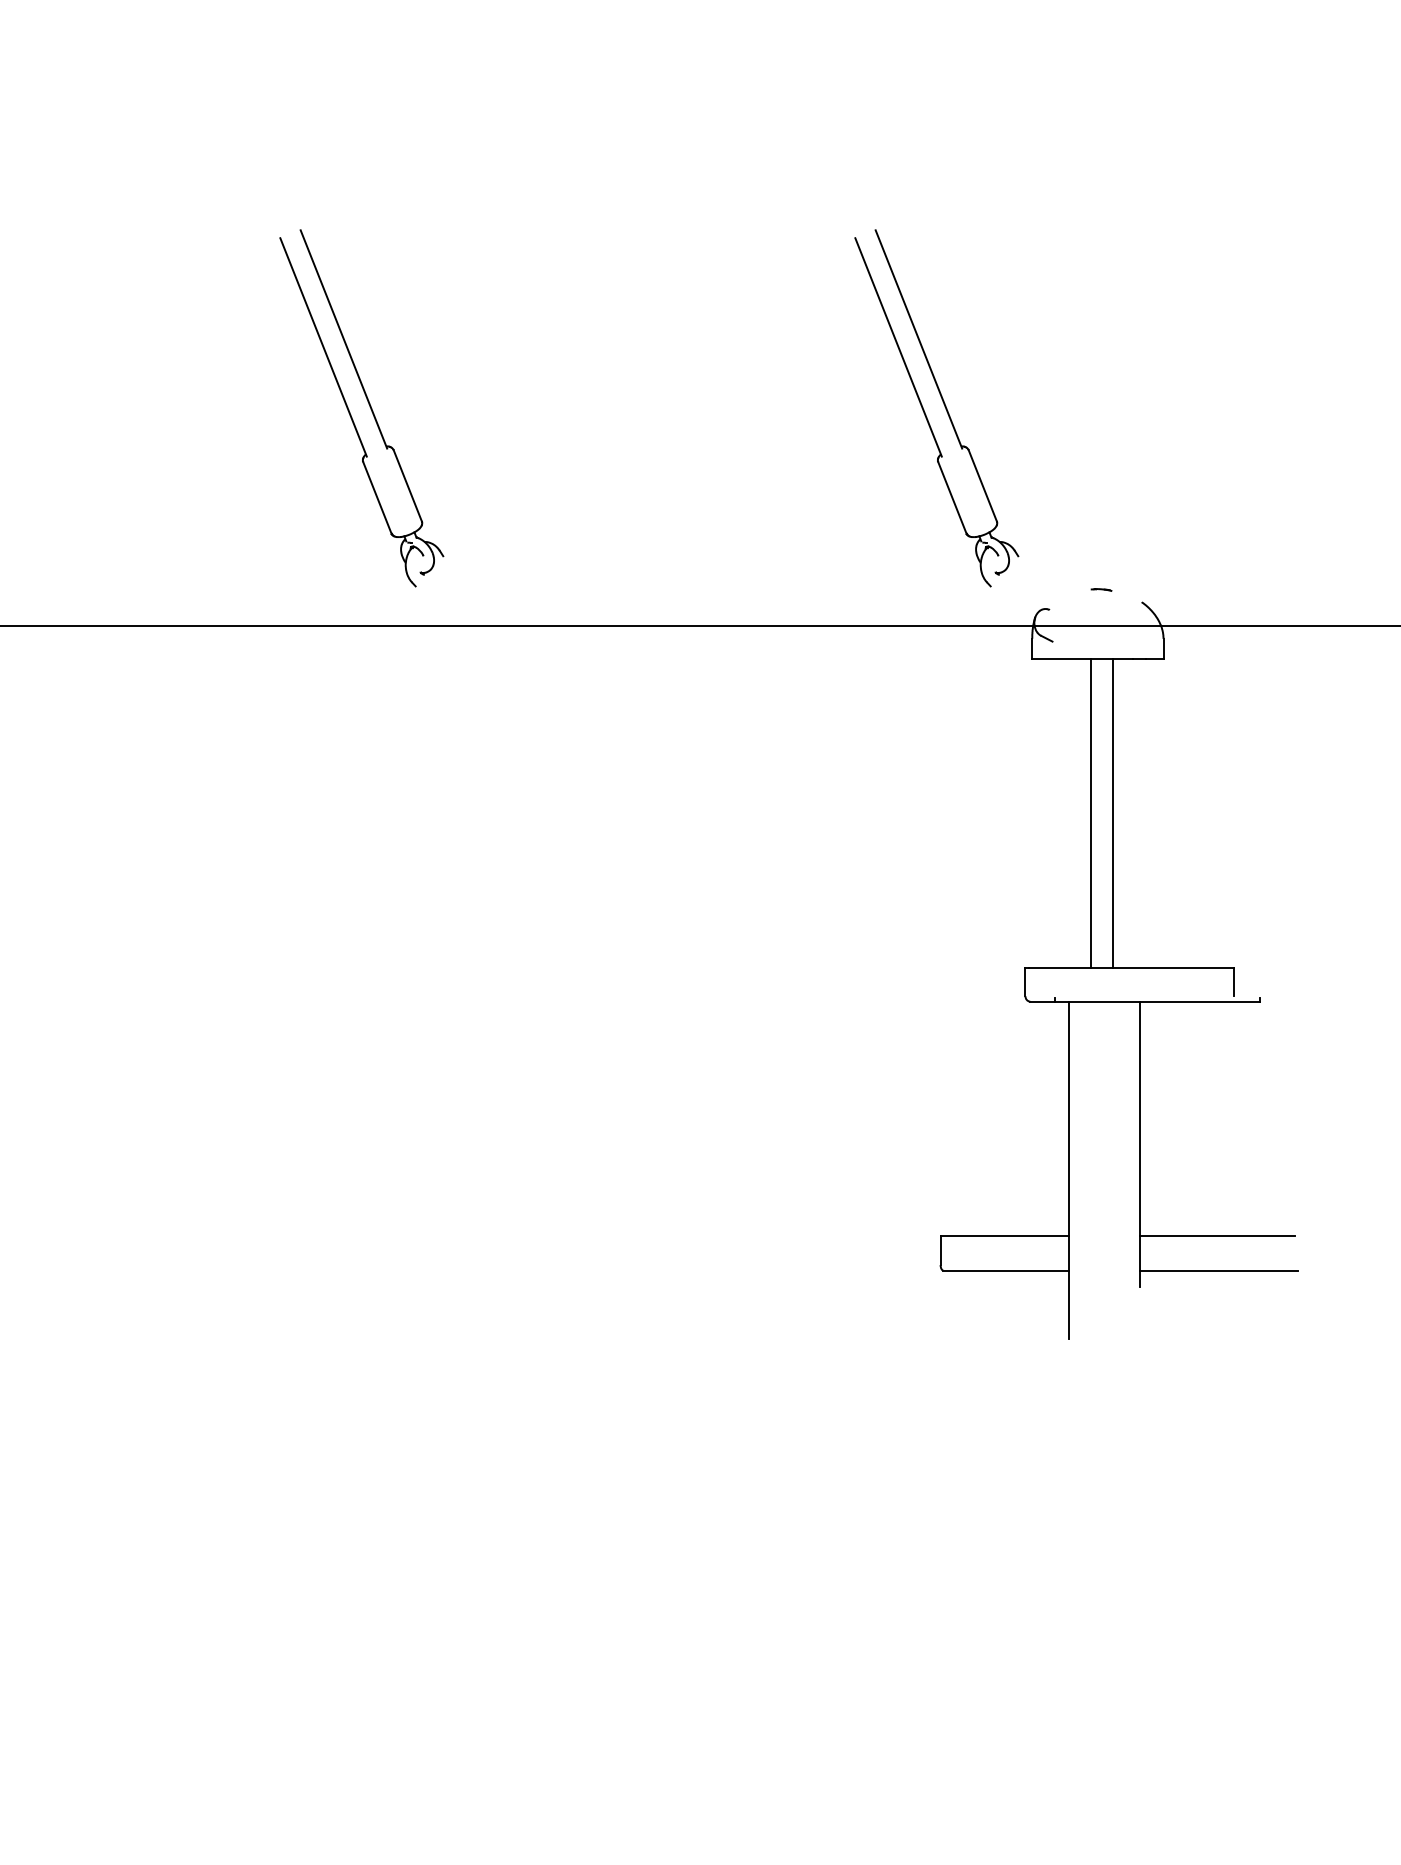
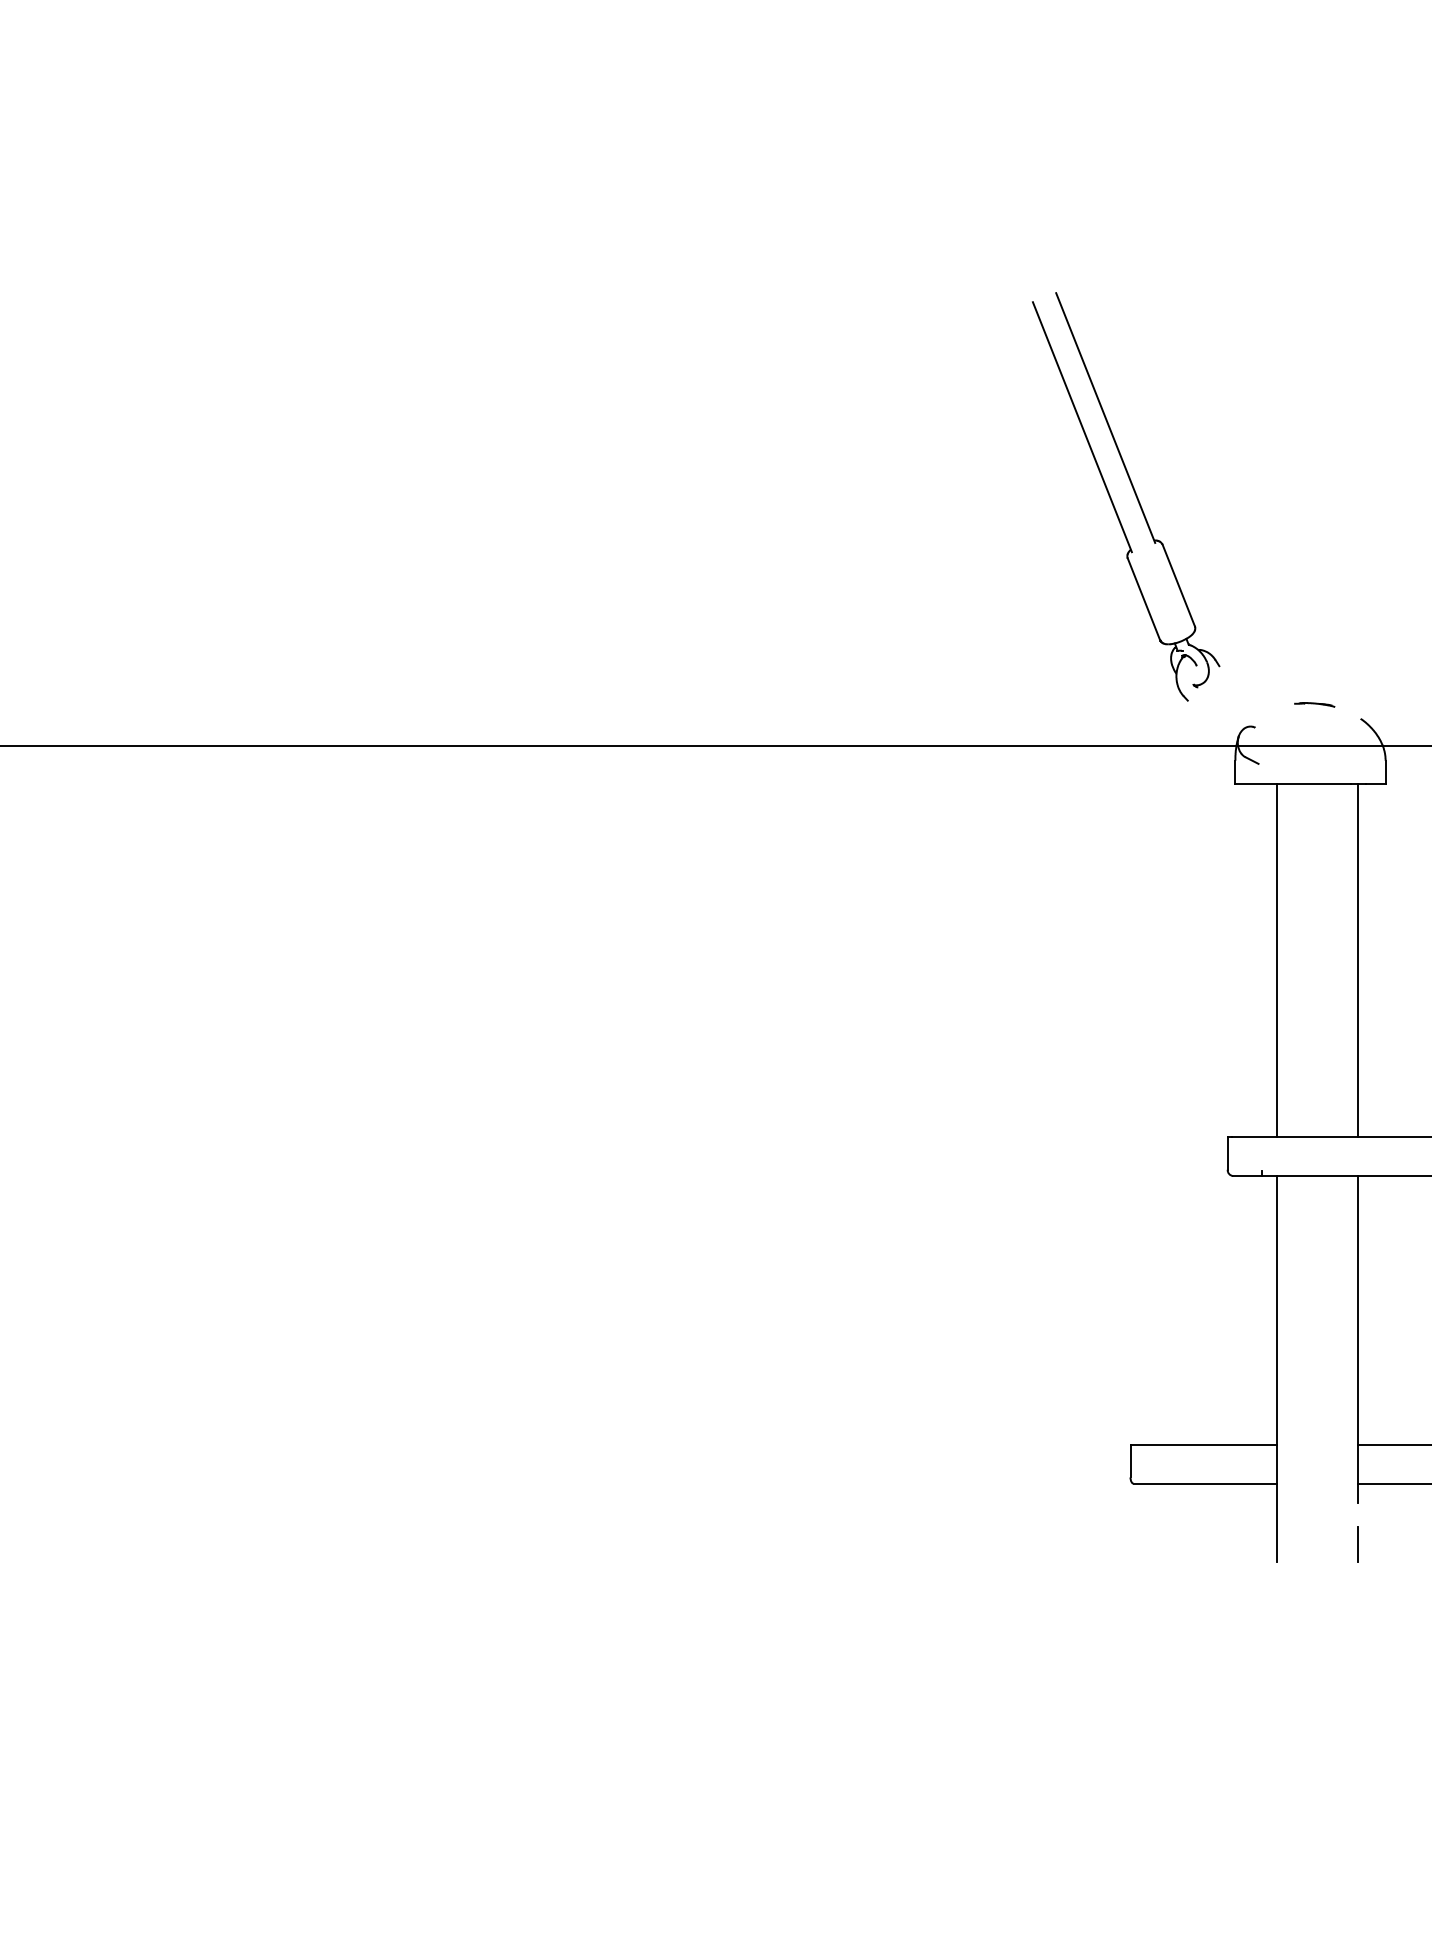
part: (368, 404) -> (475, 492), removed
part: (1101, 589) -> (1314, 704), size x1.67
line: (1090, 813) -> (1358, 960), moved
line: (1112, 813) -> (1276, 960), moved
line: (1139, 1323) -> (1358, 1544), added

